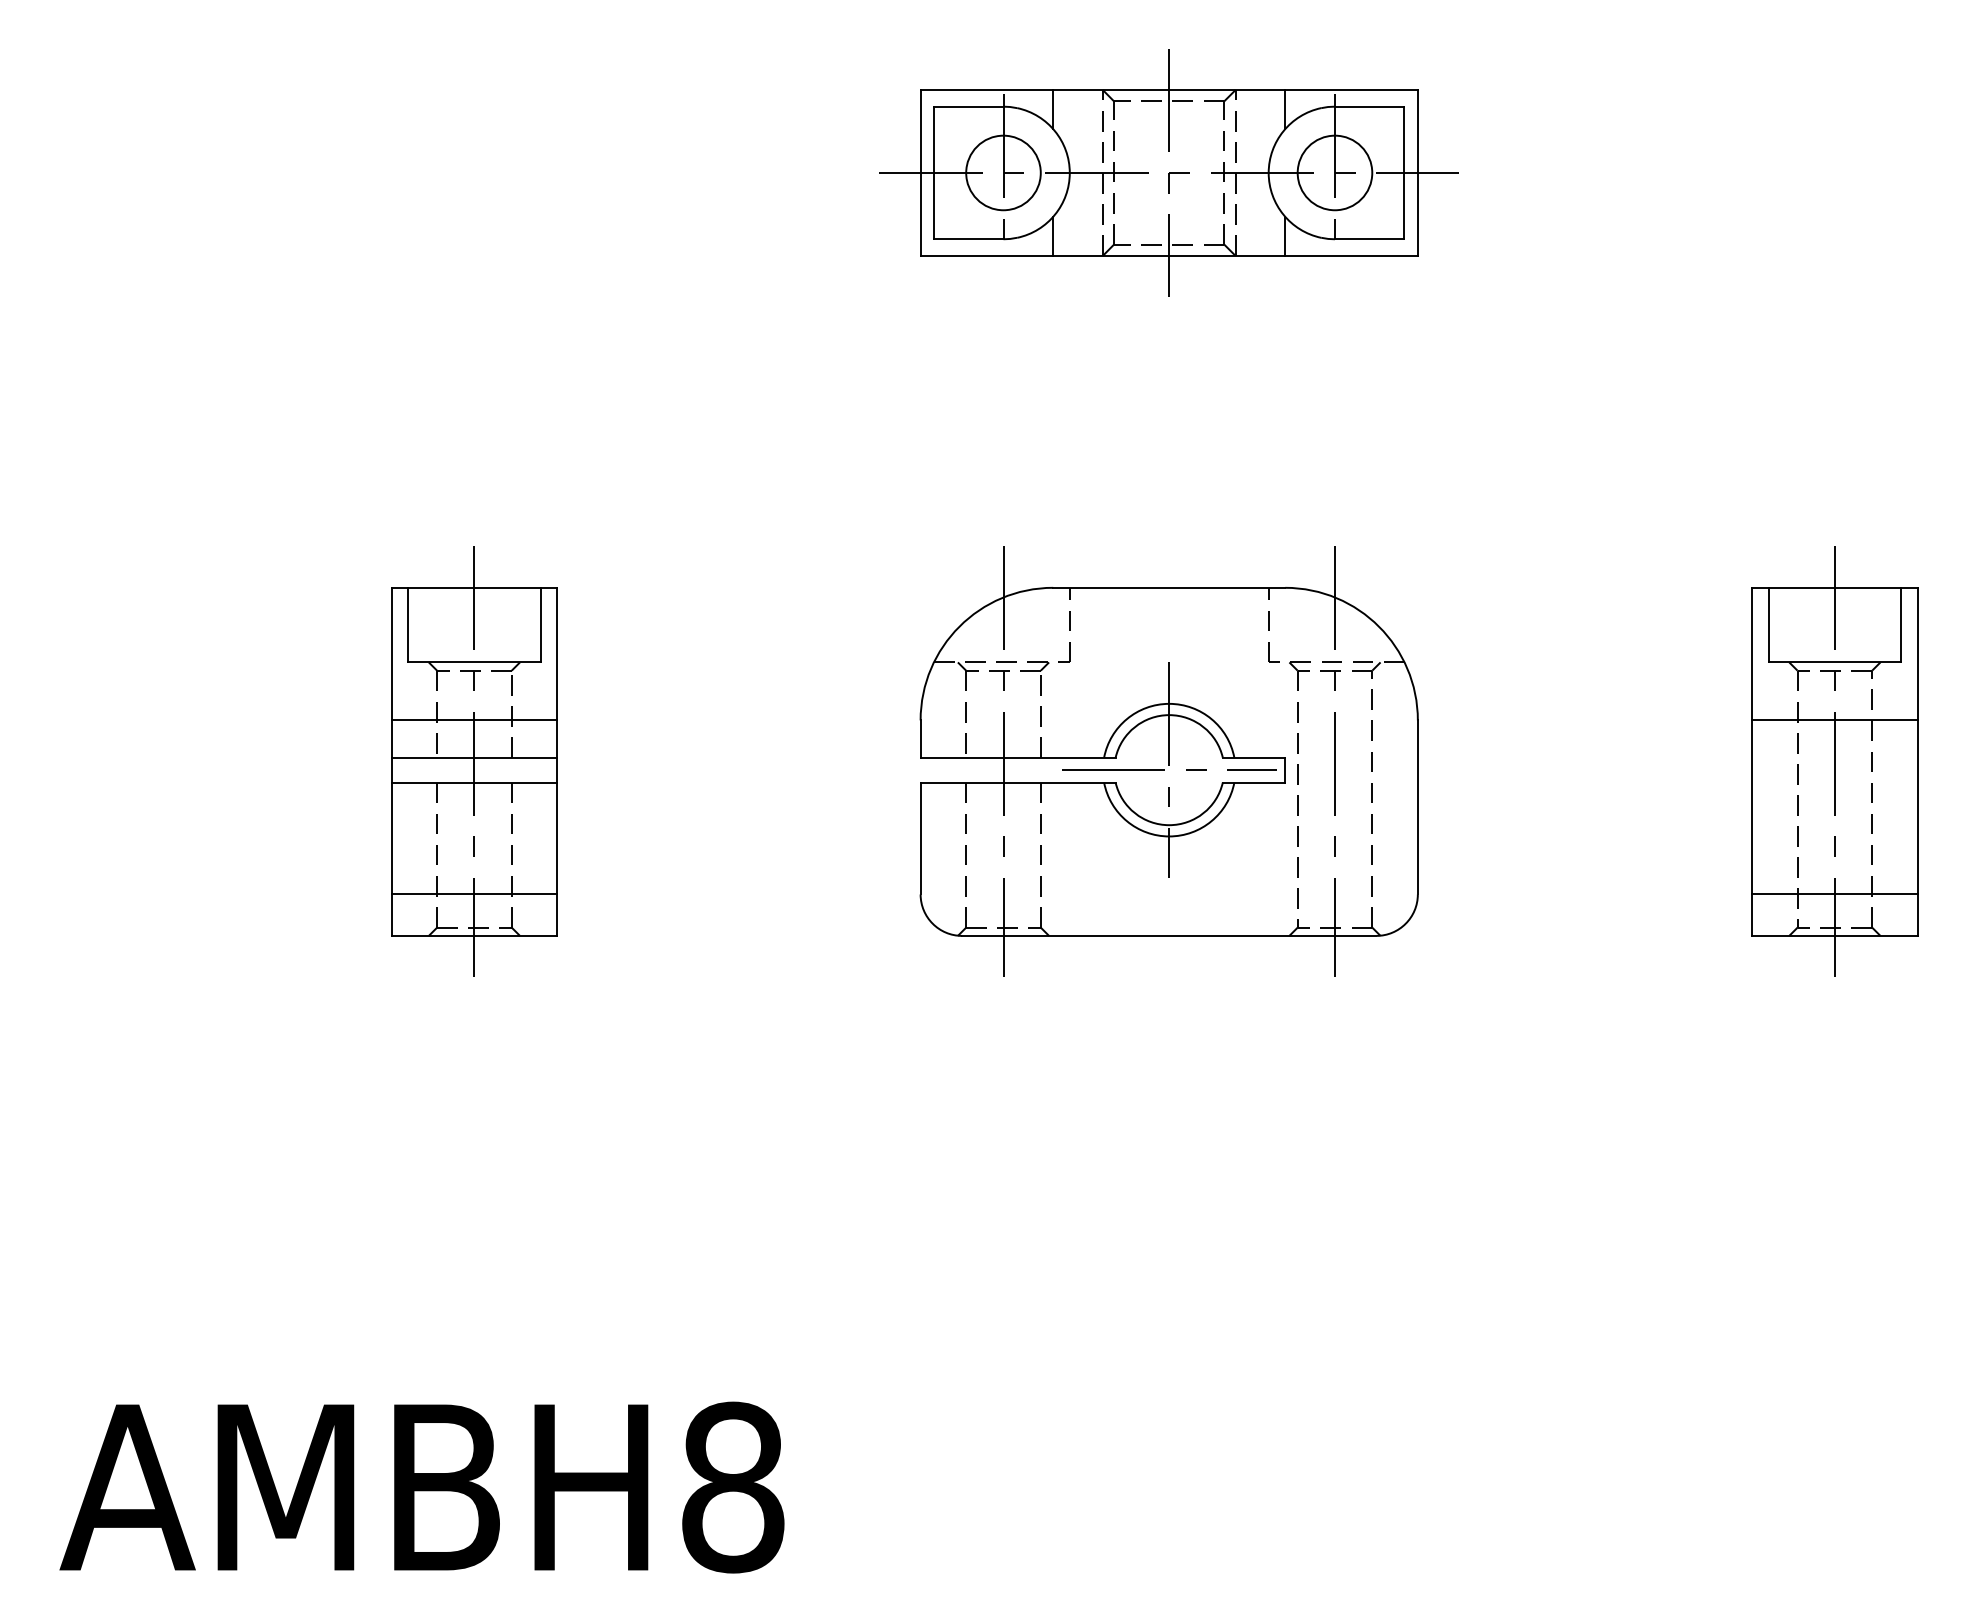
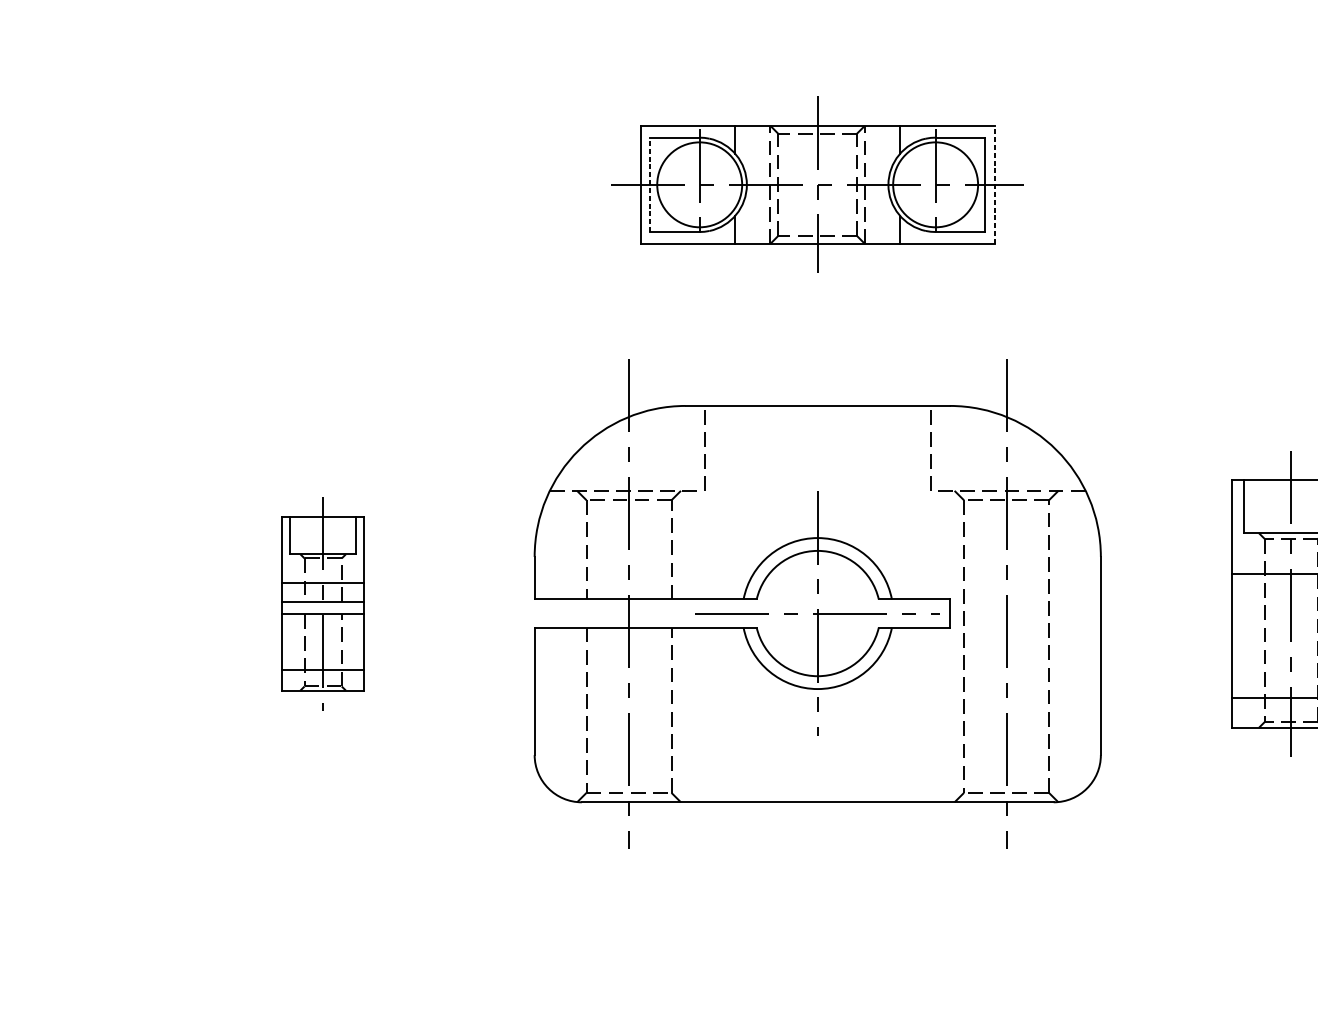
line: (933, 172) -> (649, 184), solid -> dashed
circle: (1003, 172) -> (699, 184), size x1.6
circle: (1334, 172) -> (935, 184), size x1.6
line: (1417, 172) -> (994, 184), solid -> dashed
part: (474, 761) -> (323, 603), size x0.7
part: (1168, 761) -> (817, 603), size x1.6

